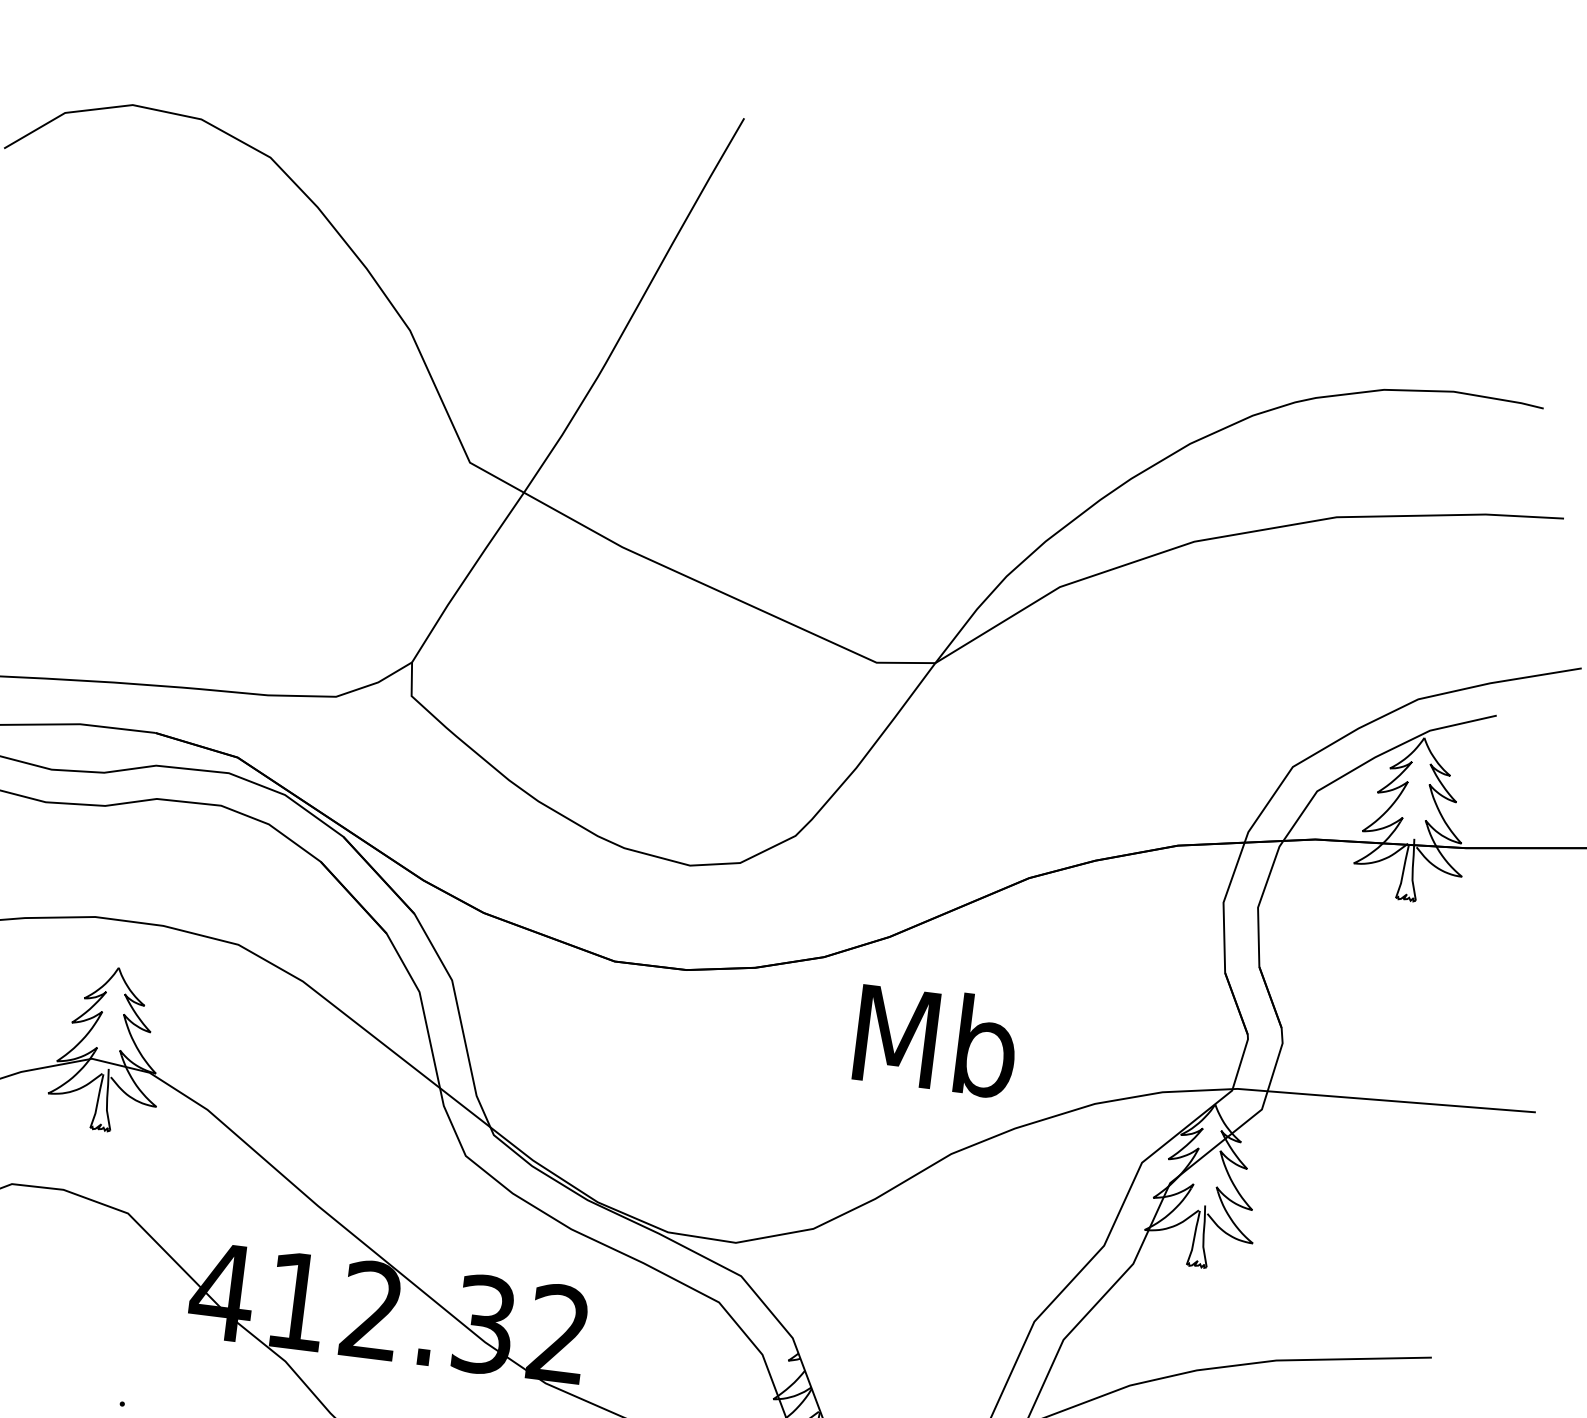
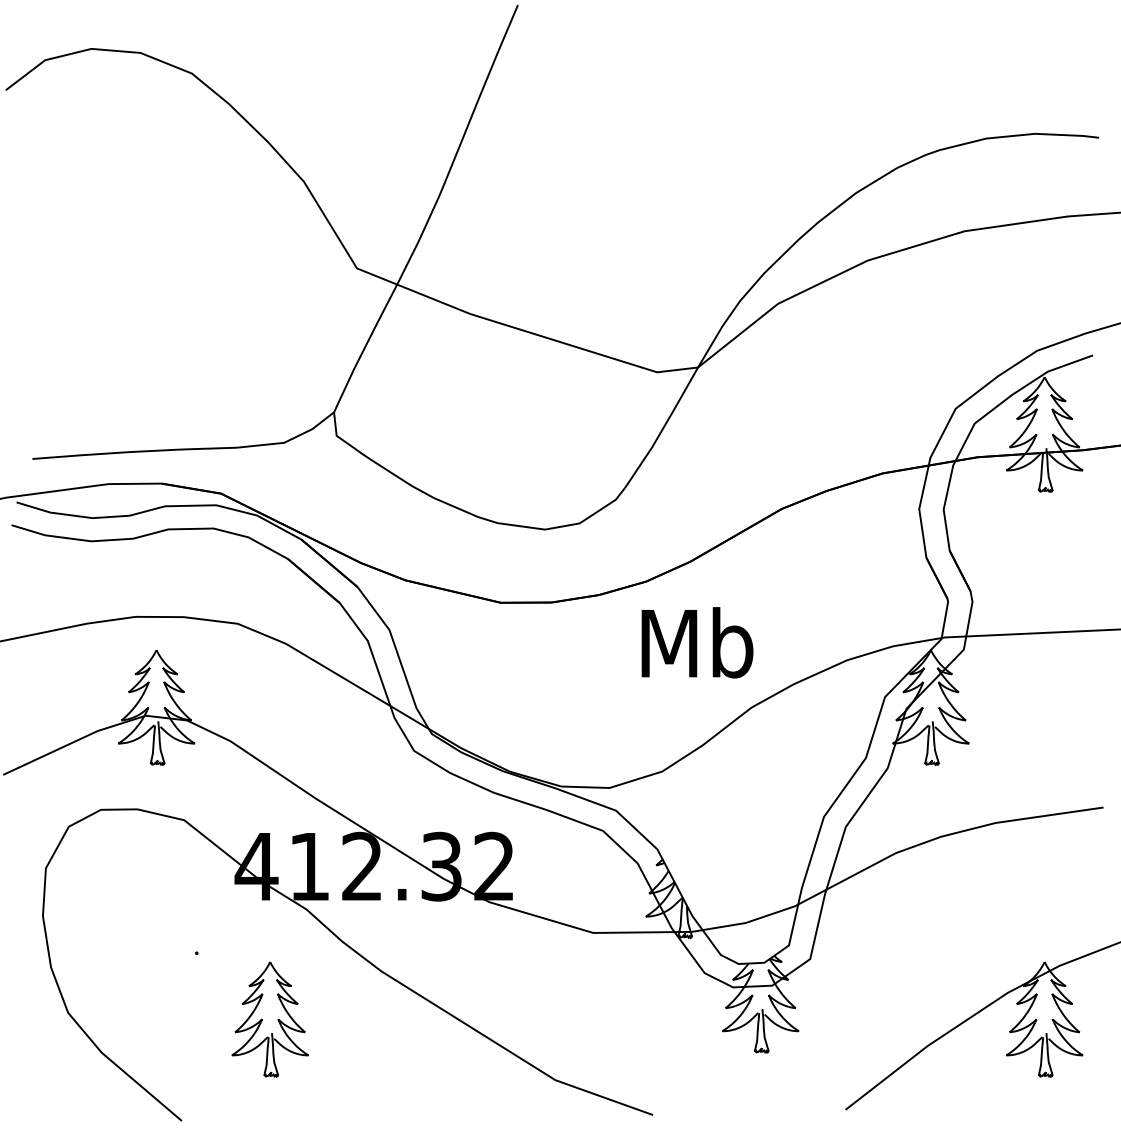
text: (936, 1039) -> (697, 642), moved

